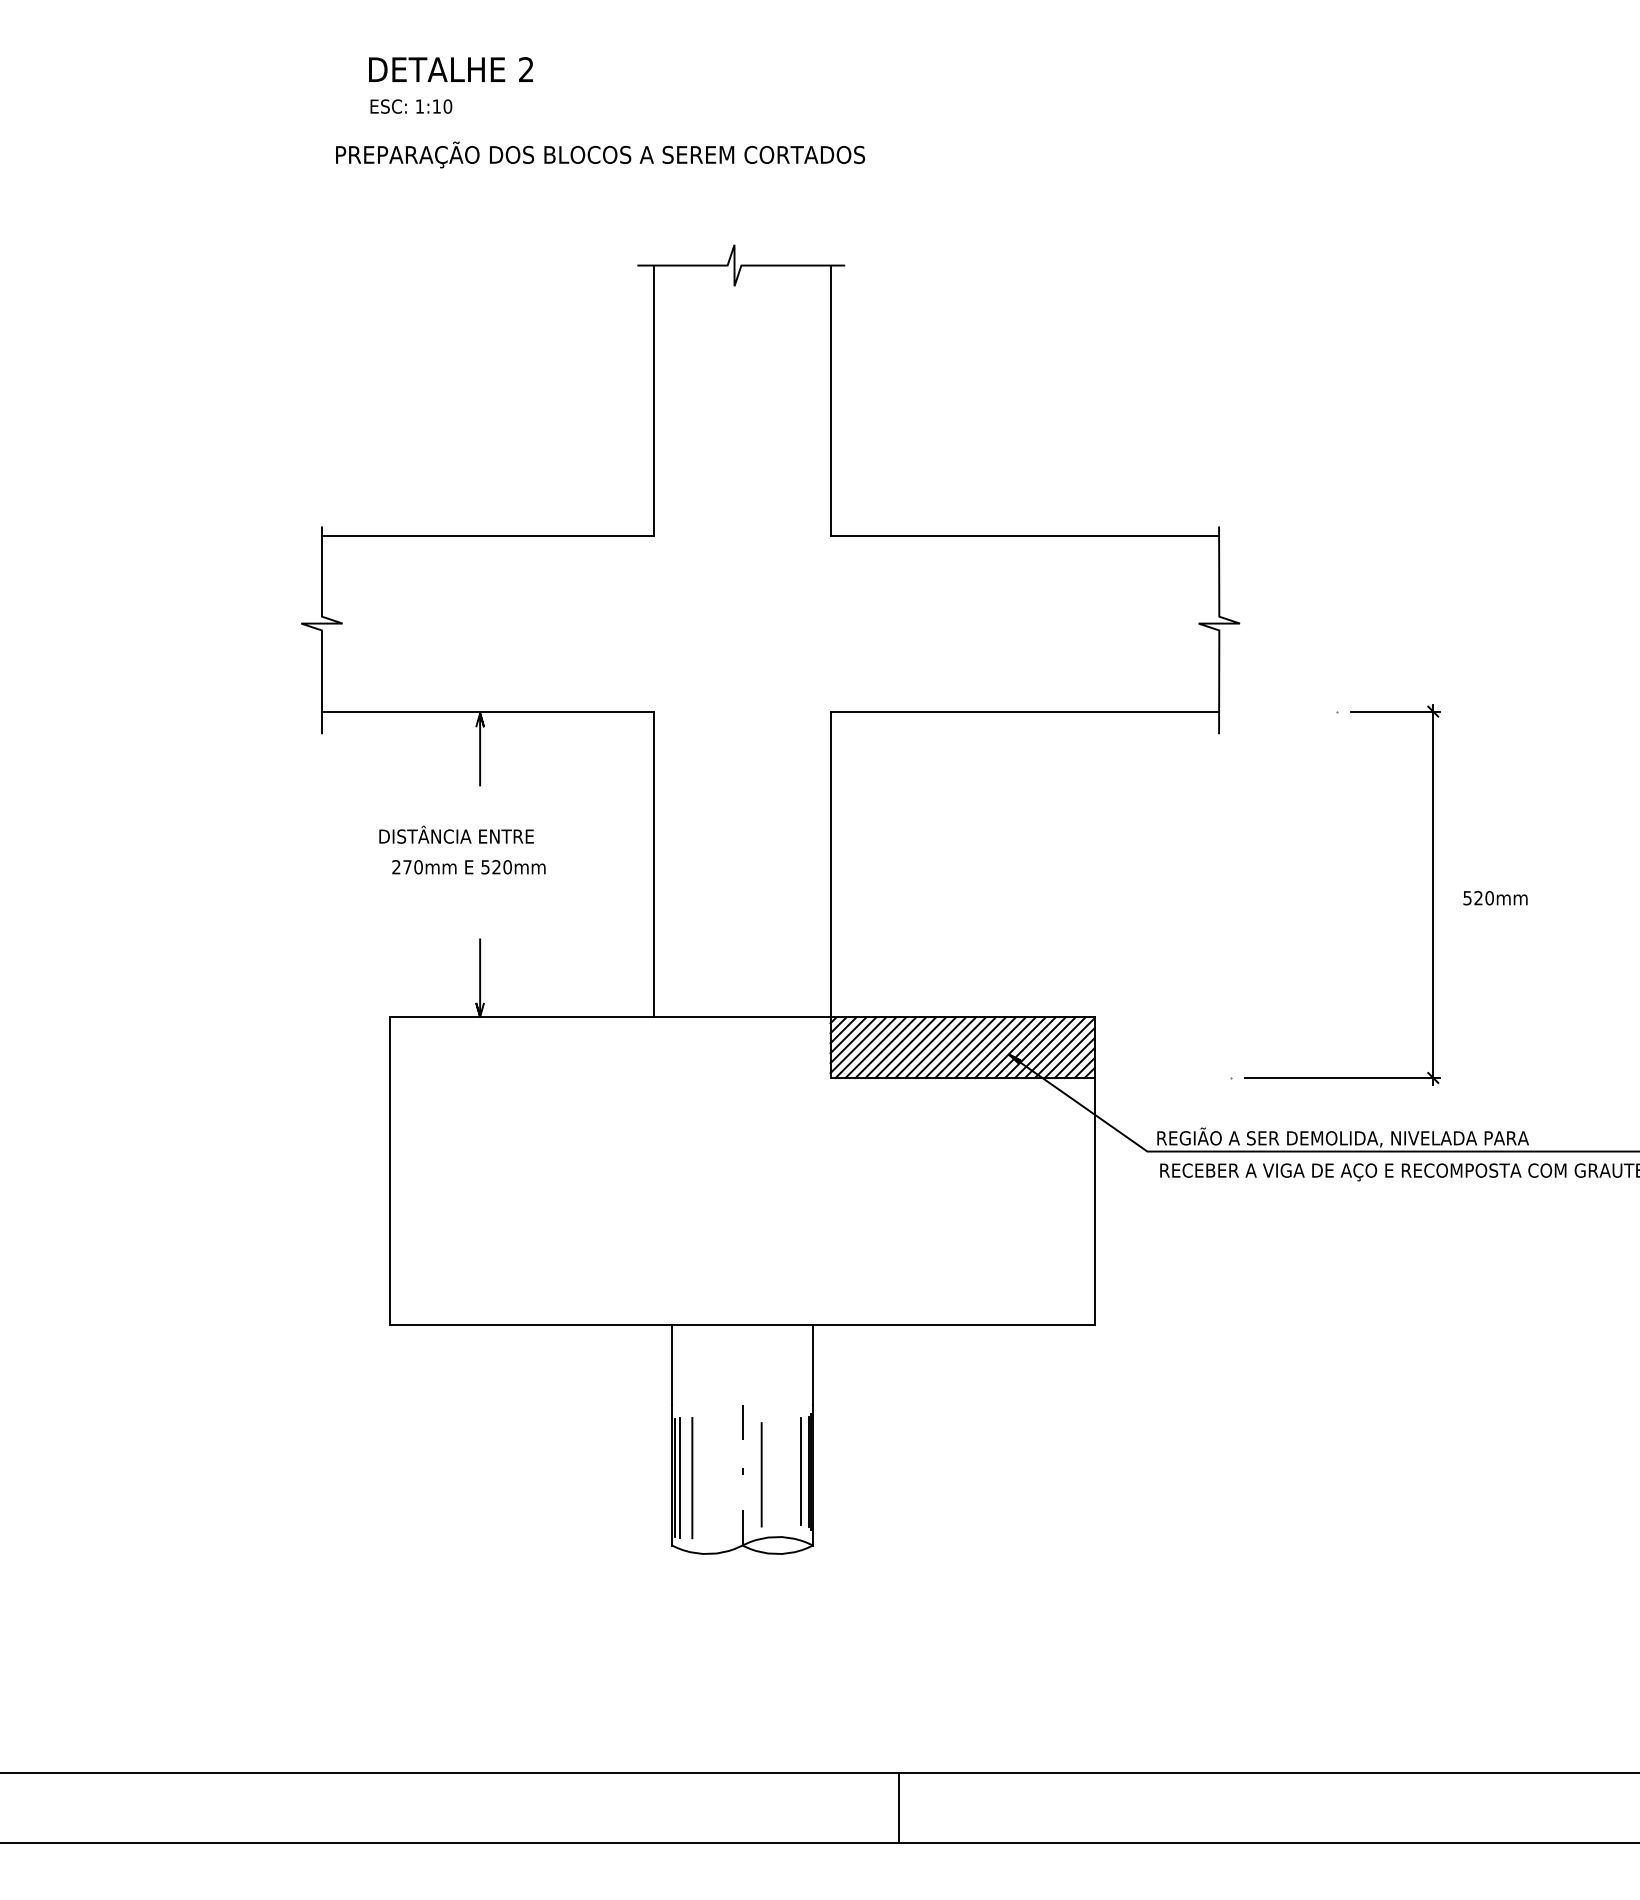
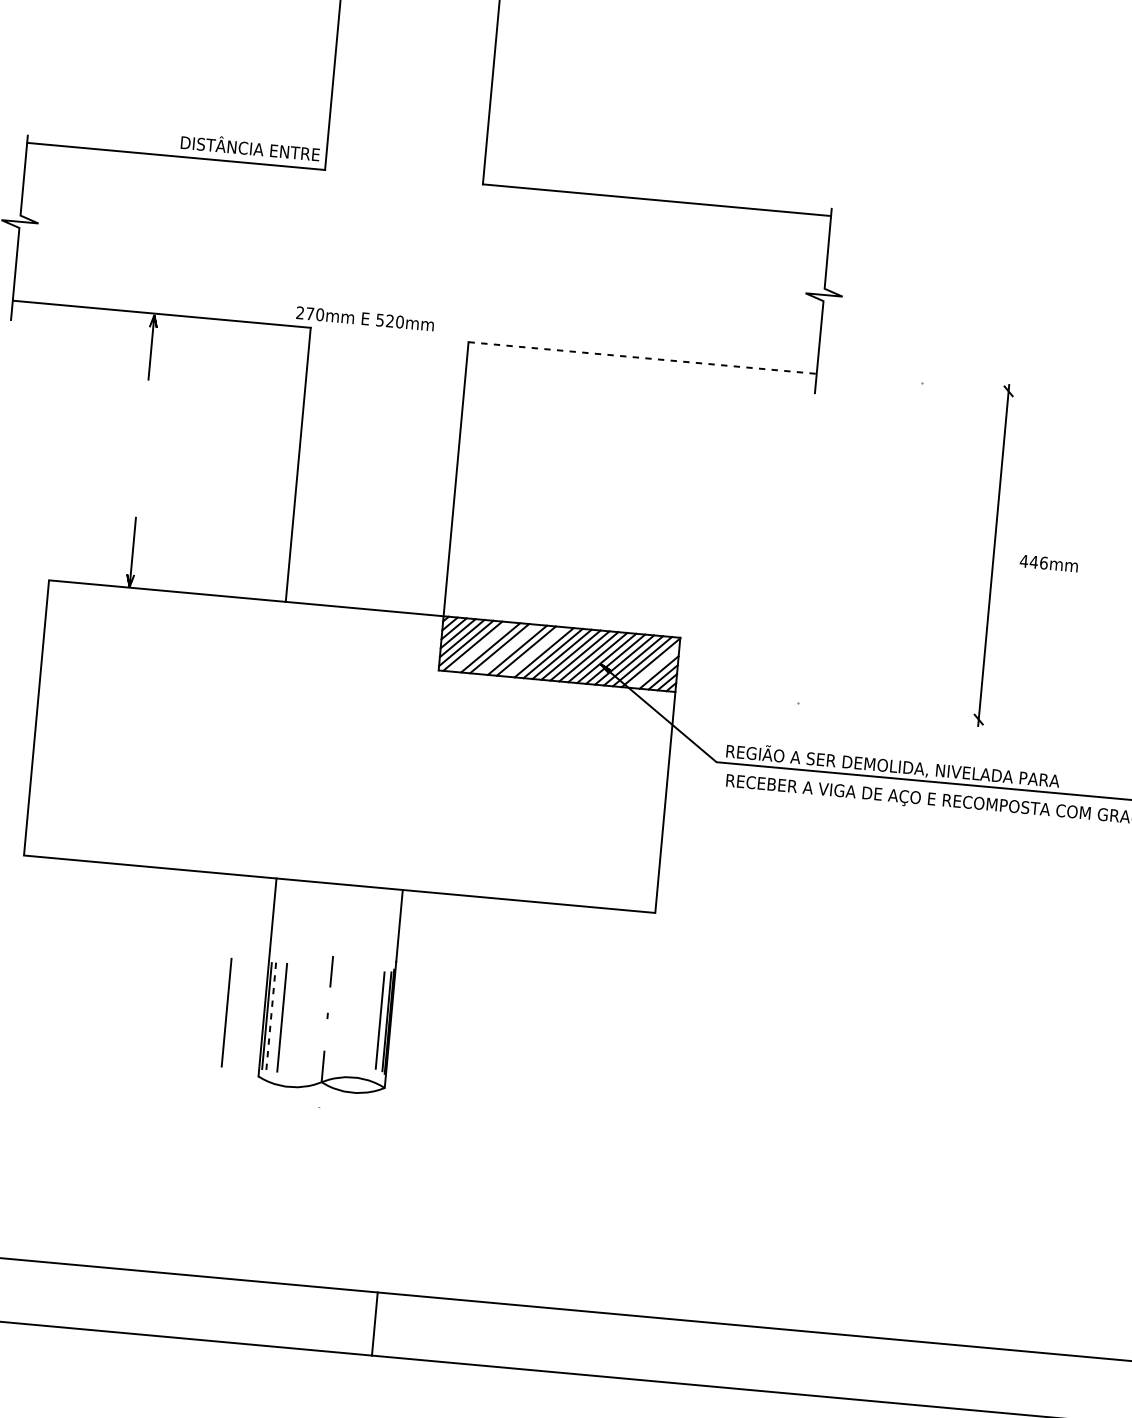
line: (1025, 711) -> (643, 357), solid -> dashed
line: (1395, 711) -> (974, 388), removed
text: (456, 834) -> (250, 146), moved
text: (468, 867) -> (364, 319), moved
text: (1478, 898) -> (1033, 562), 520mm -> 446mm
line: (875, 1047) -> (481, 646), removed
line: (905, 1047) -> (508, 649), removed
line: (935, 1047) -> (535, 651), removed
line: (1069, 1052) -> (654, 667), removed
line: (1342, 1077) -> (897, 711), removed
line: (761, 1474) -> (344, 1020), removed
line: (680, 1477) -> (271, 1016), solid -> dashed
line: (630, 1478) -> (226, 1013), added
line: (898, 1807) -> (374, 1323), moved

